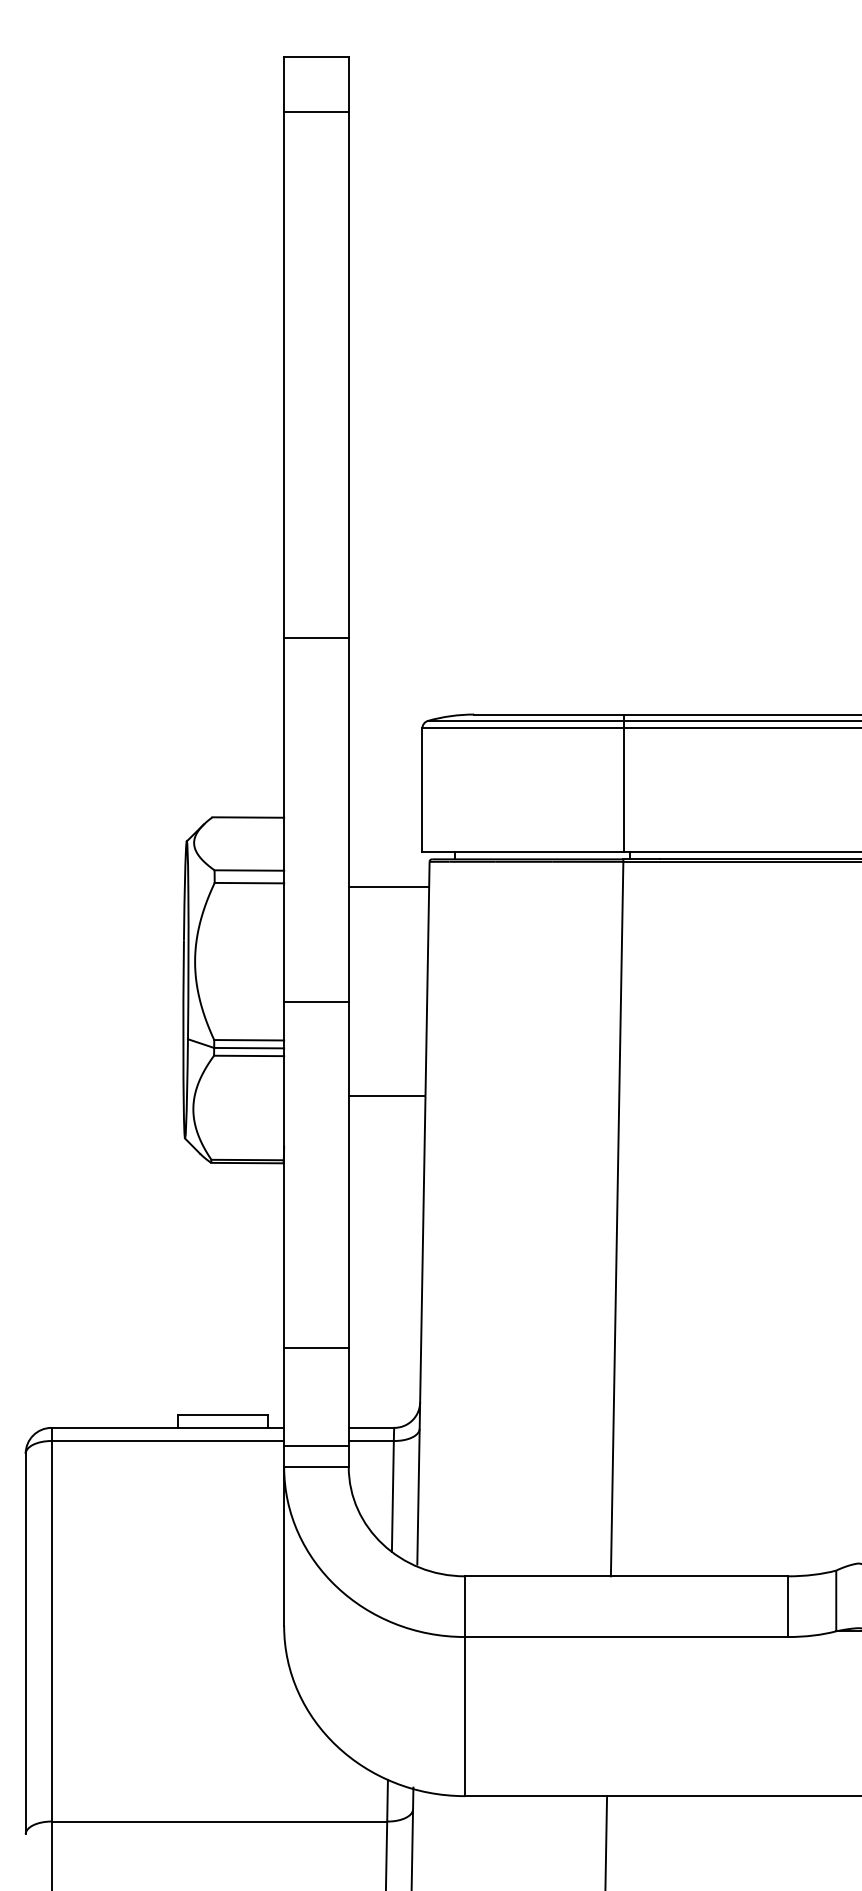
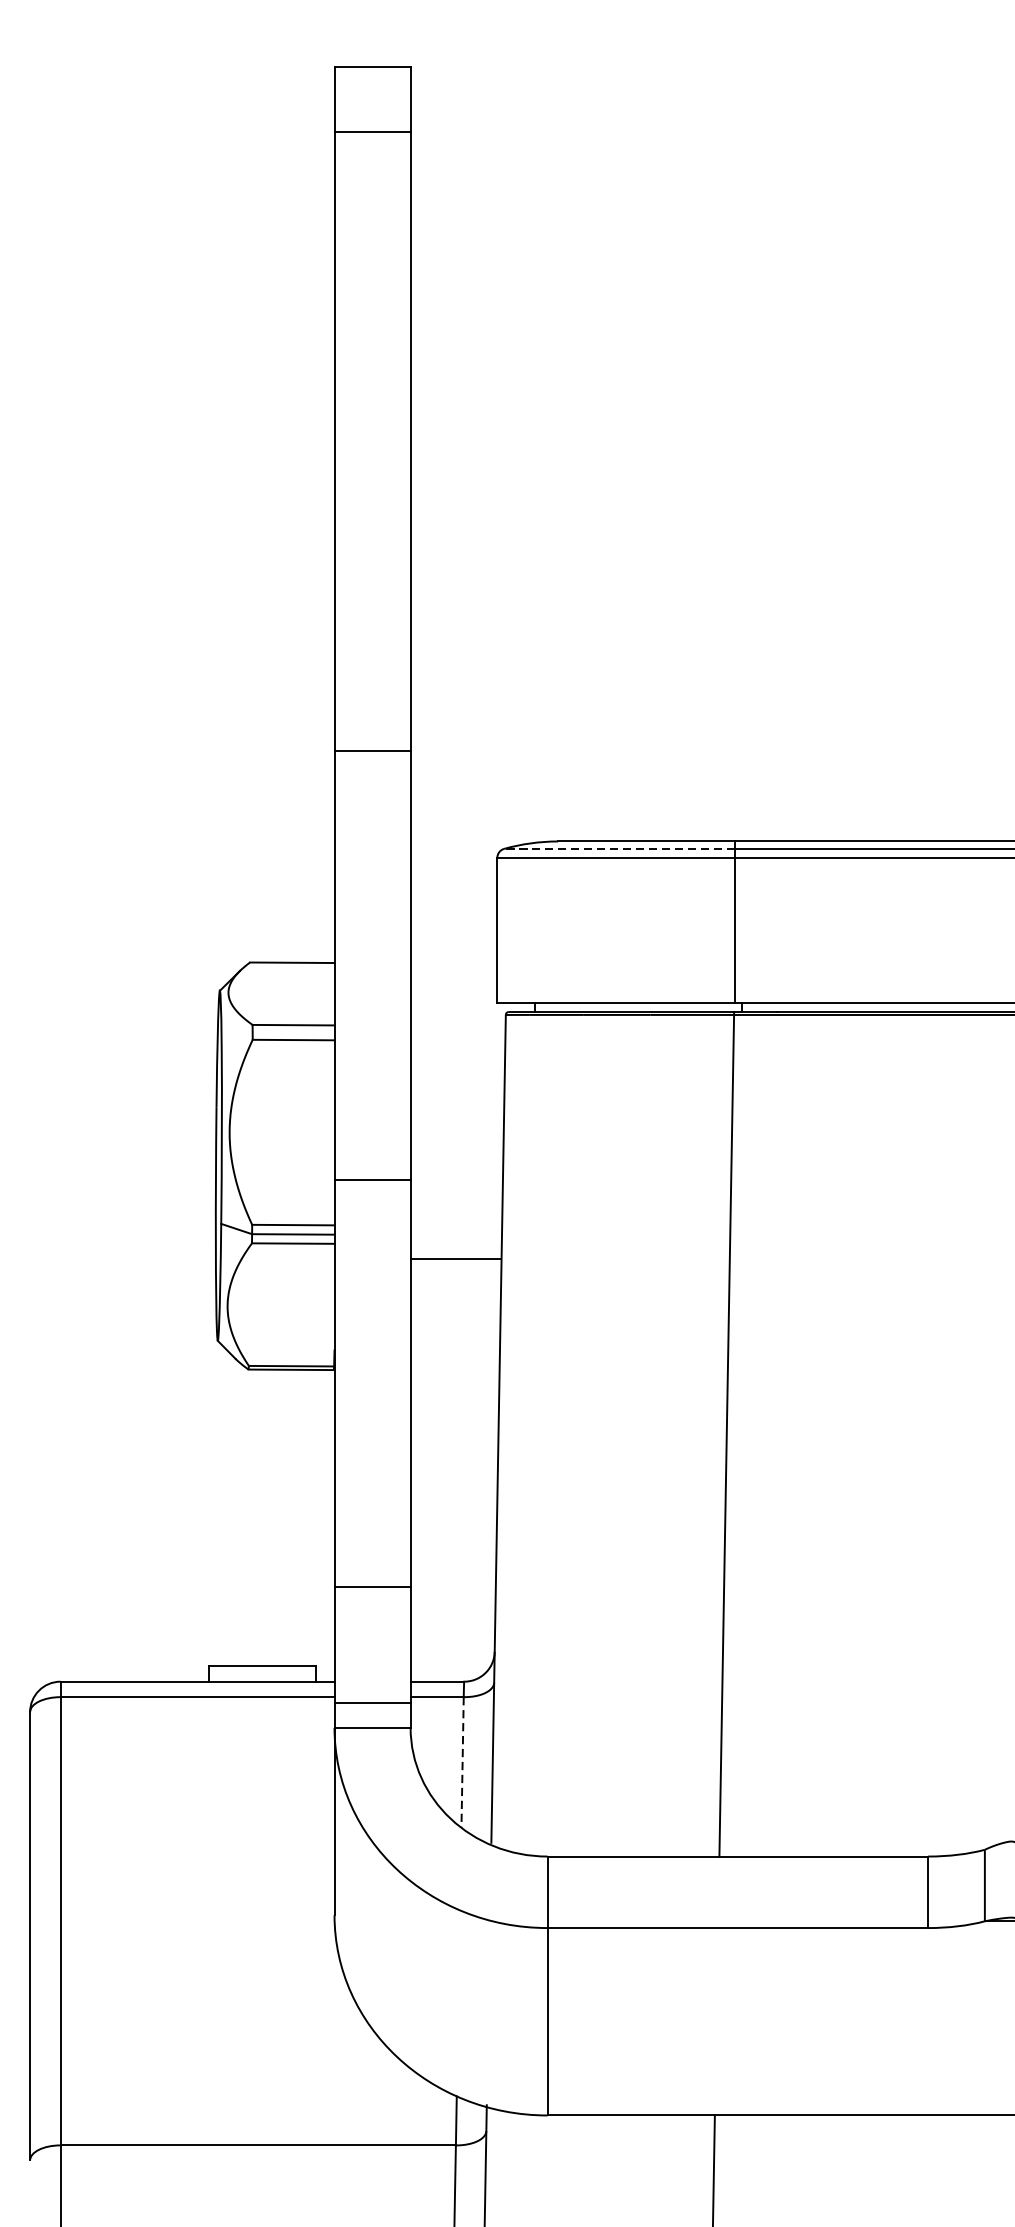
line: (526, 720) -> (619, 848), solid -> dashed
line: (388, 886) -> (457, 1044), removed
line: (386, 1096) -> (455, 1259), moved
line: (392, 1496) -> (462, 1762), solid -> dashed

